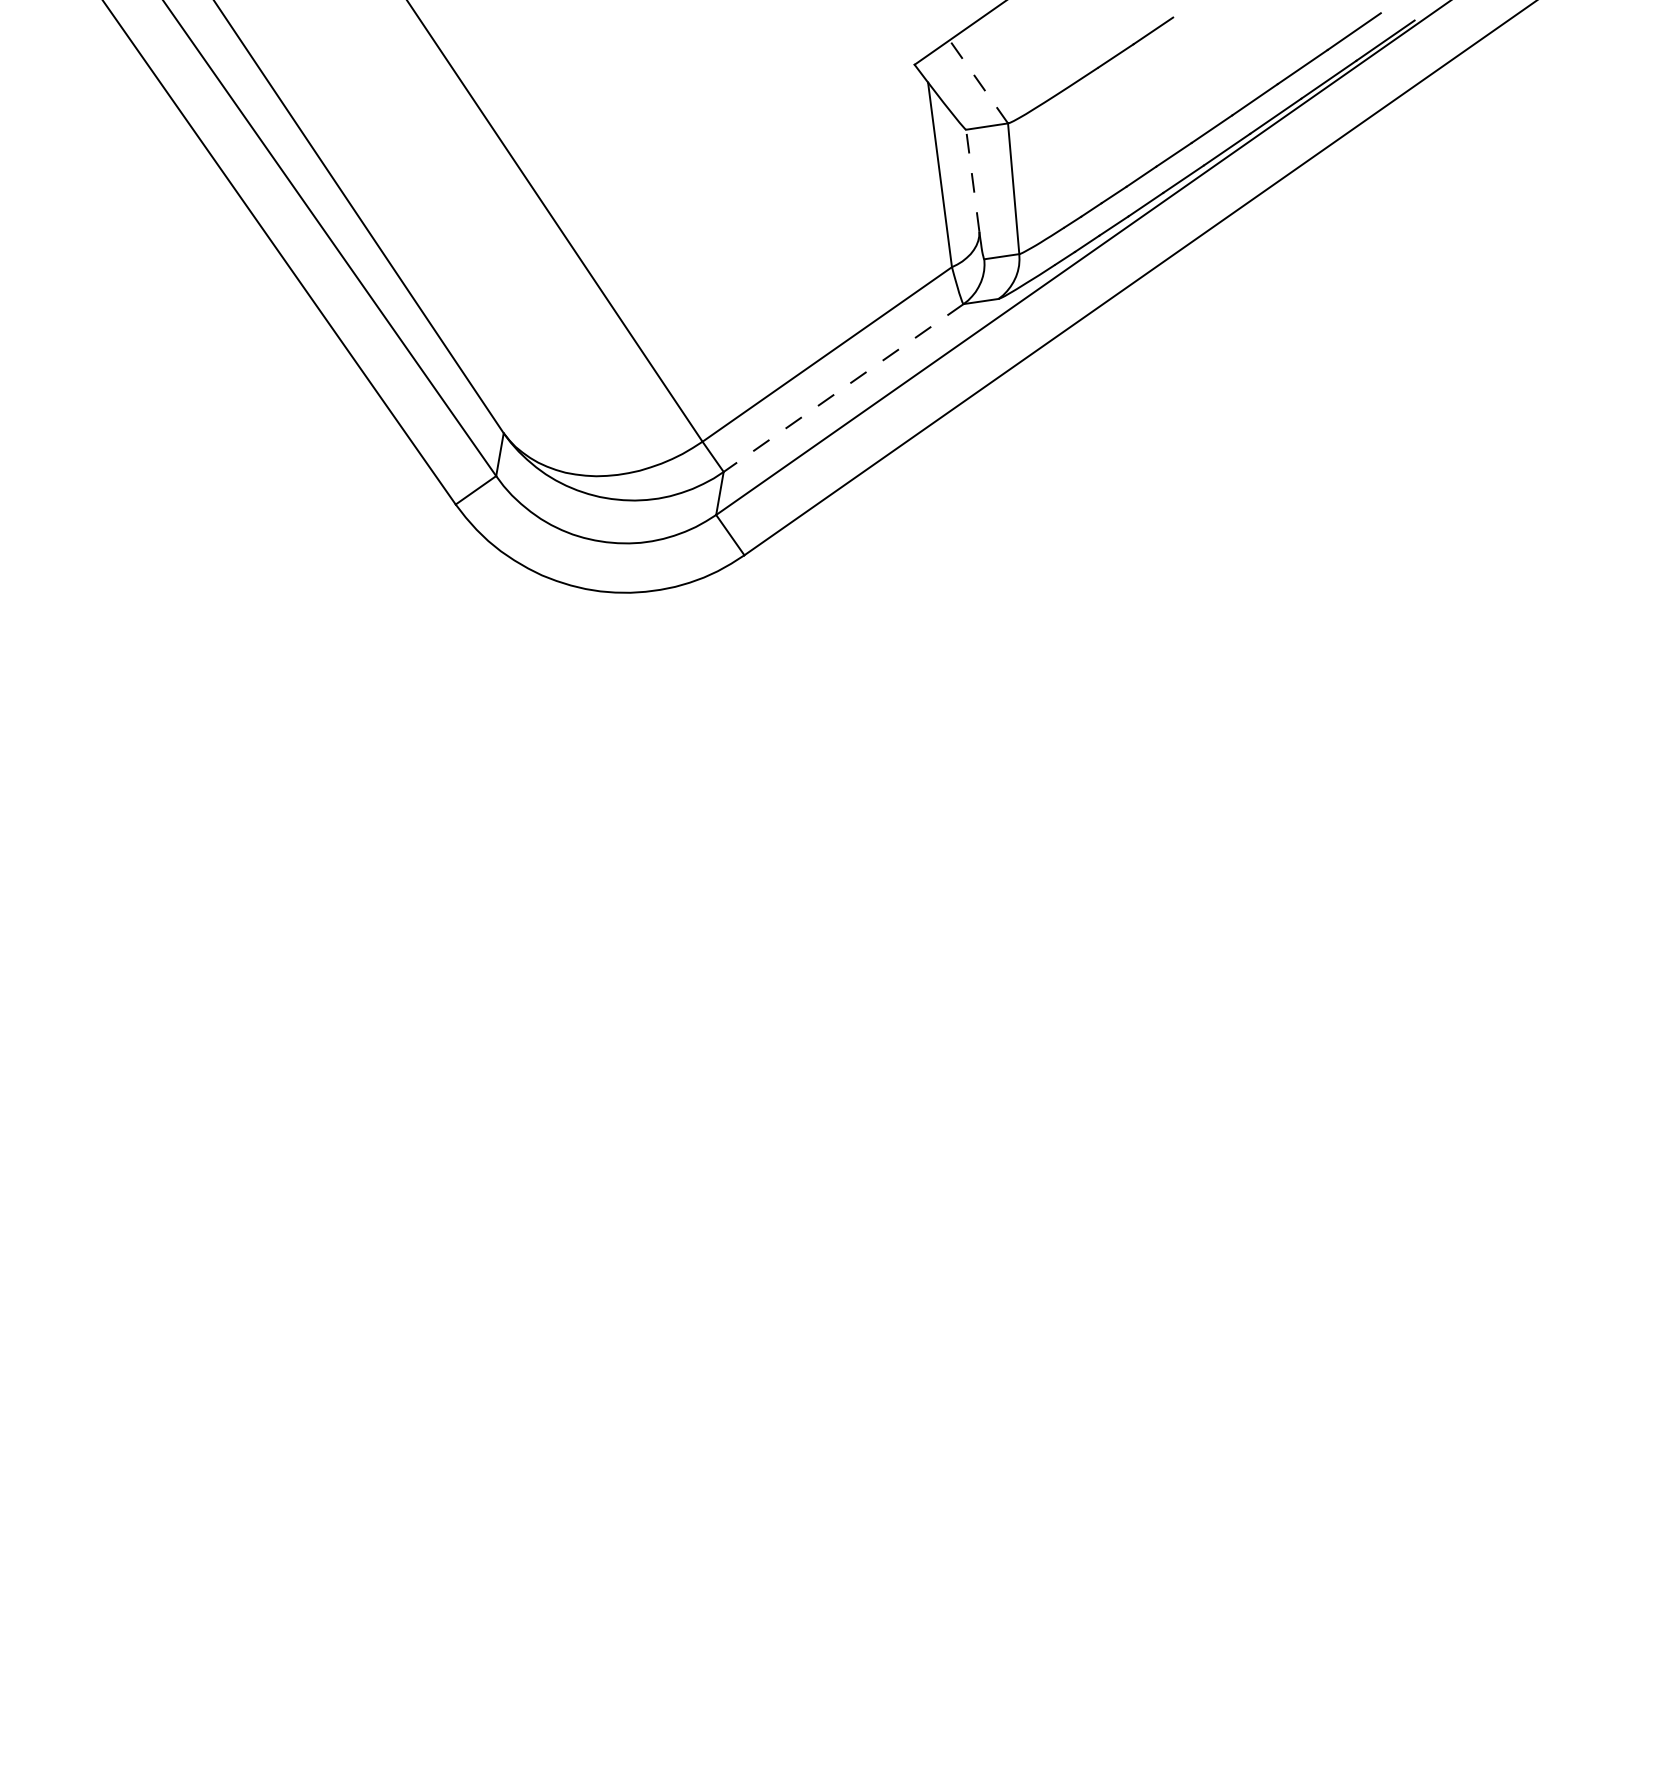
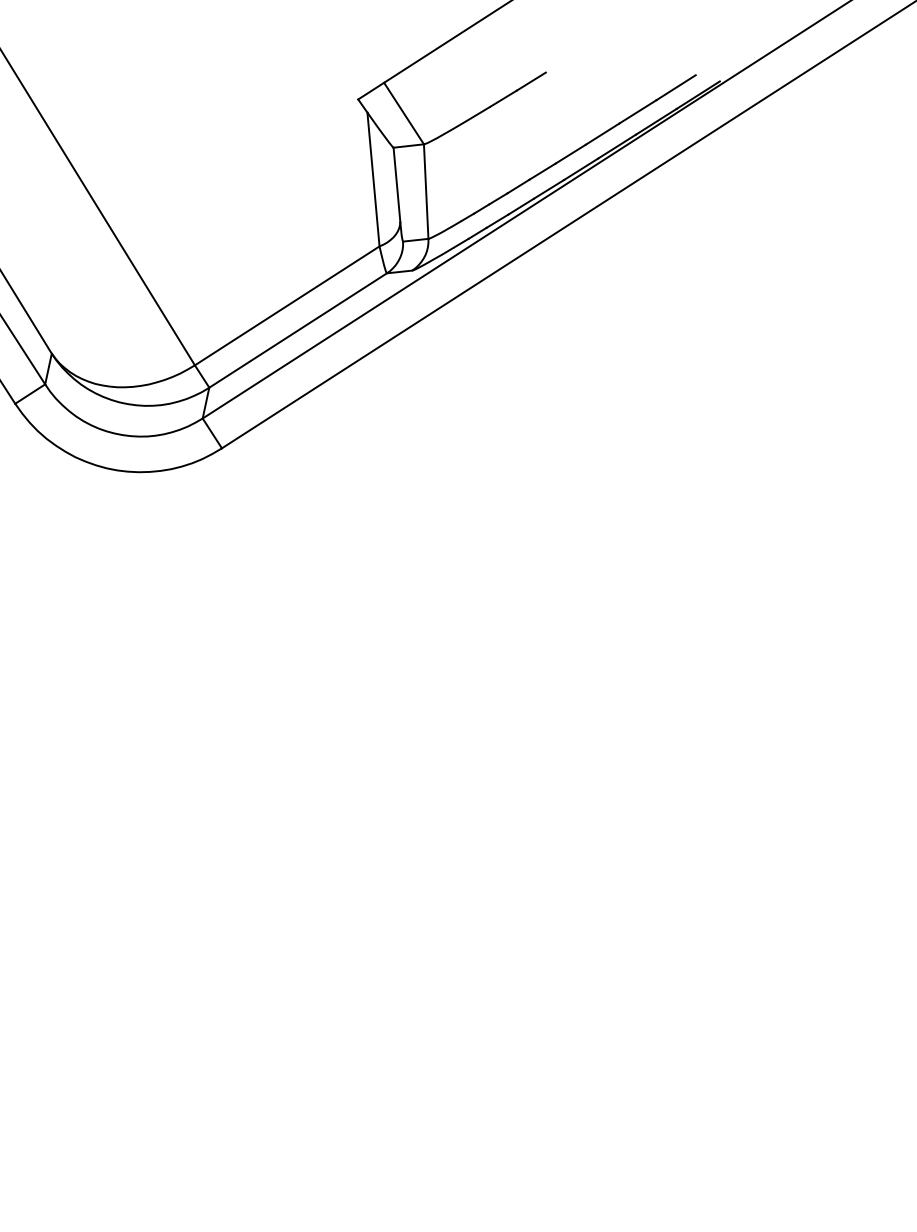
line: (978, 81) -> (403, 113), dashed -> solid
line: (972, 180) -> (396, 184), dashed -> solid
line: (843, 388) -> (297, 330), dashed -> solid

